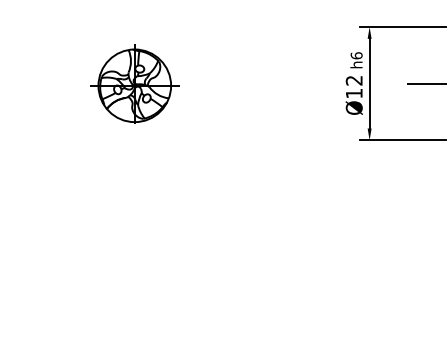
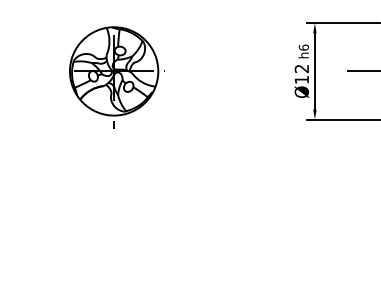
part: (136, 90) -> (116, 77), size x1.43

